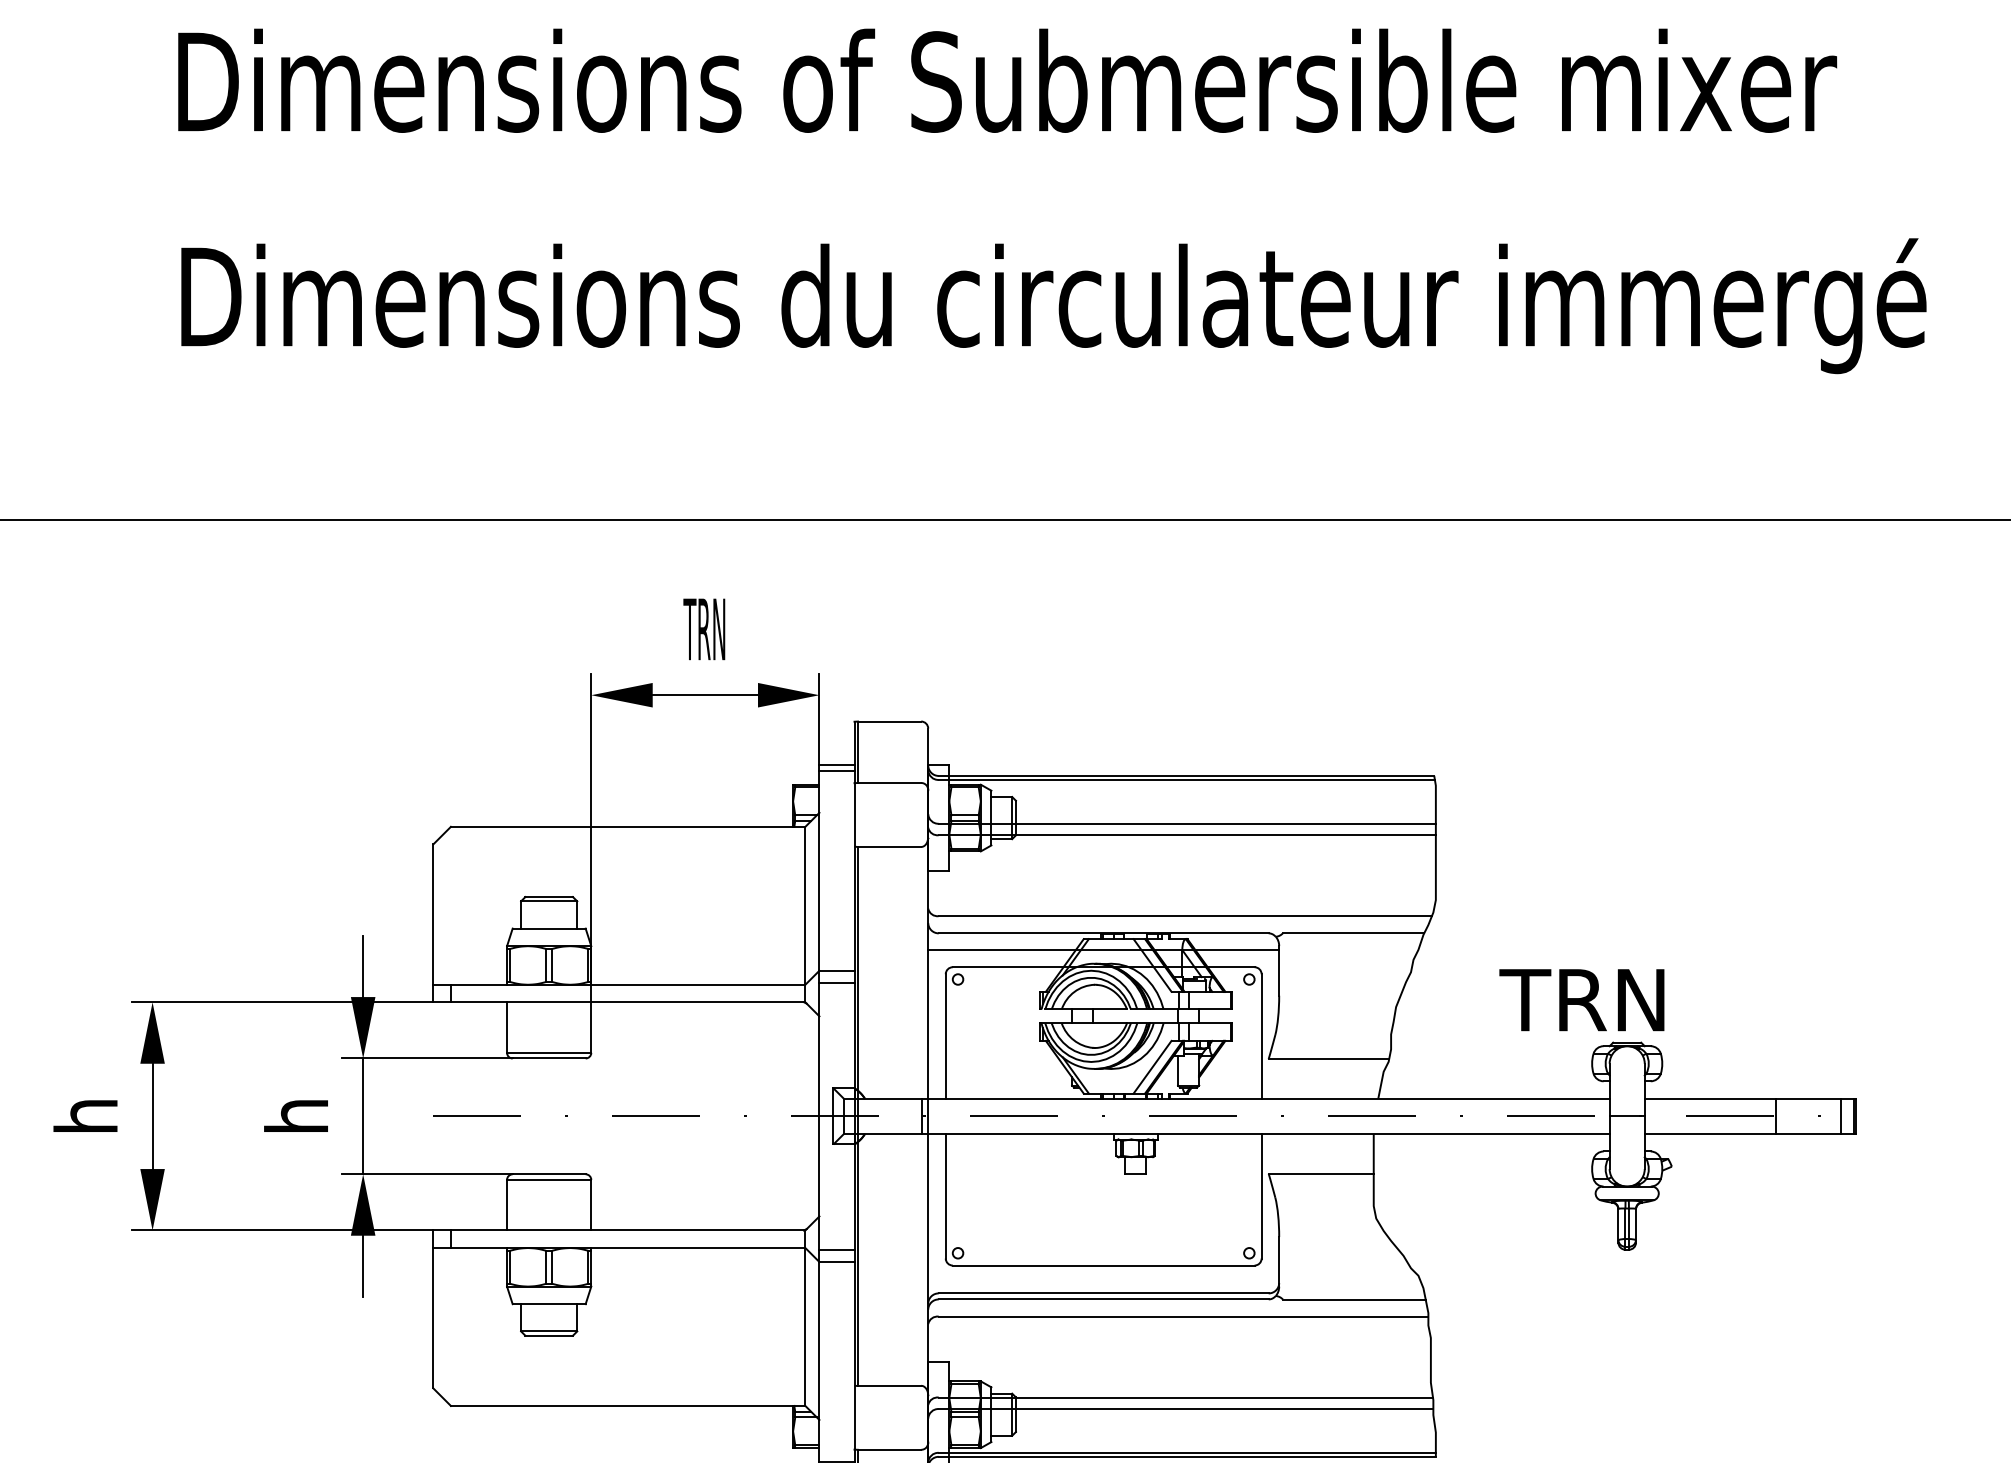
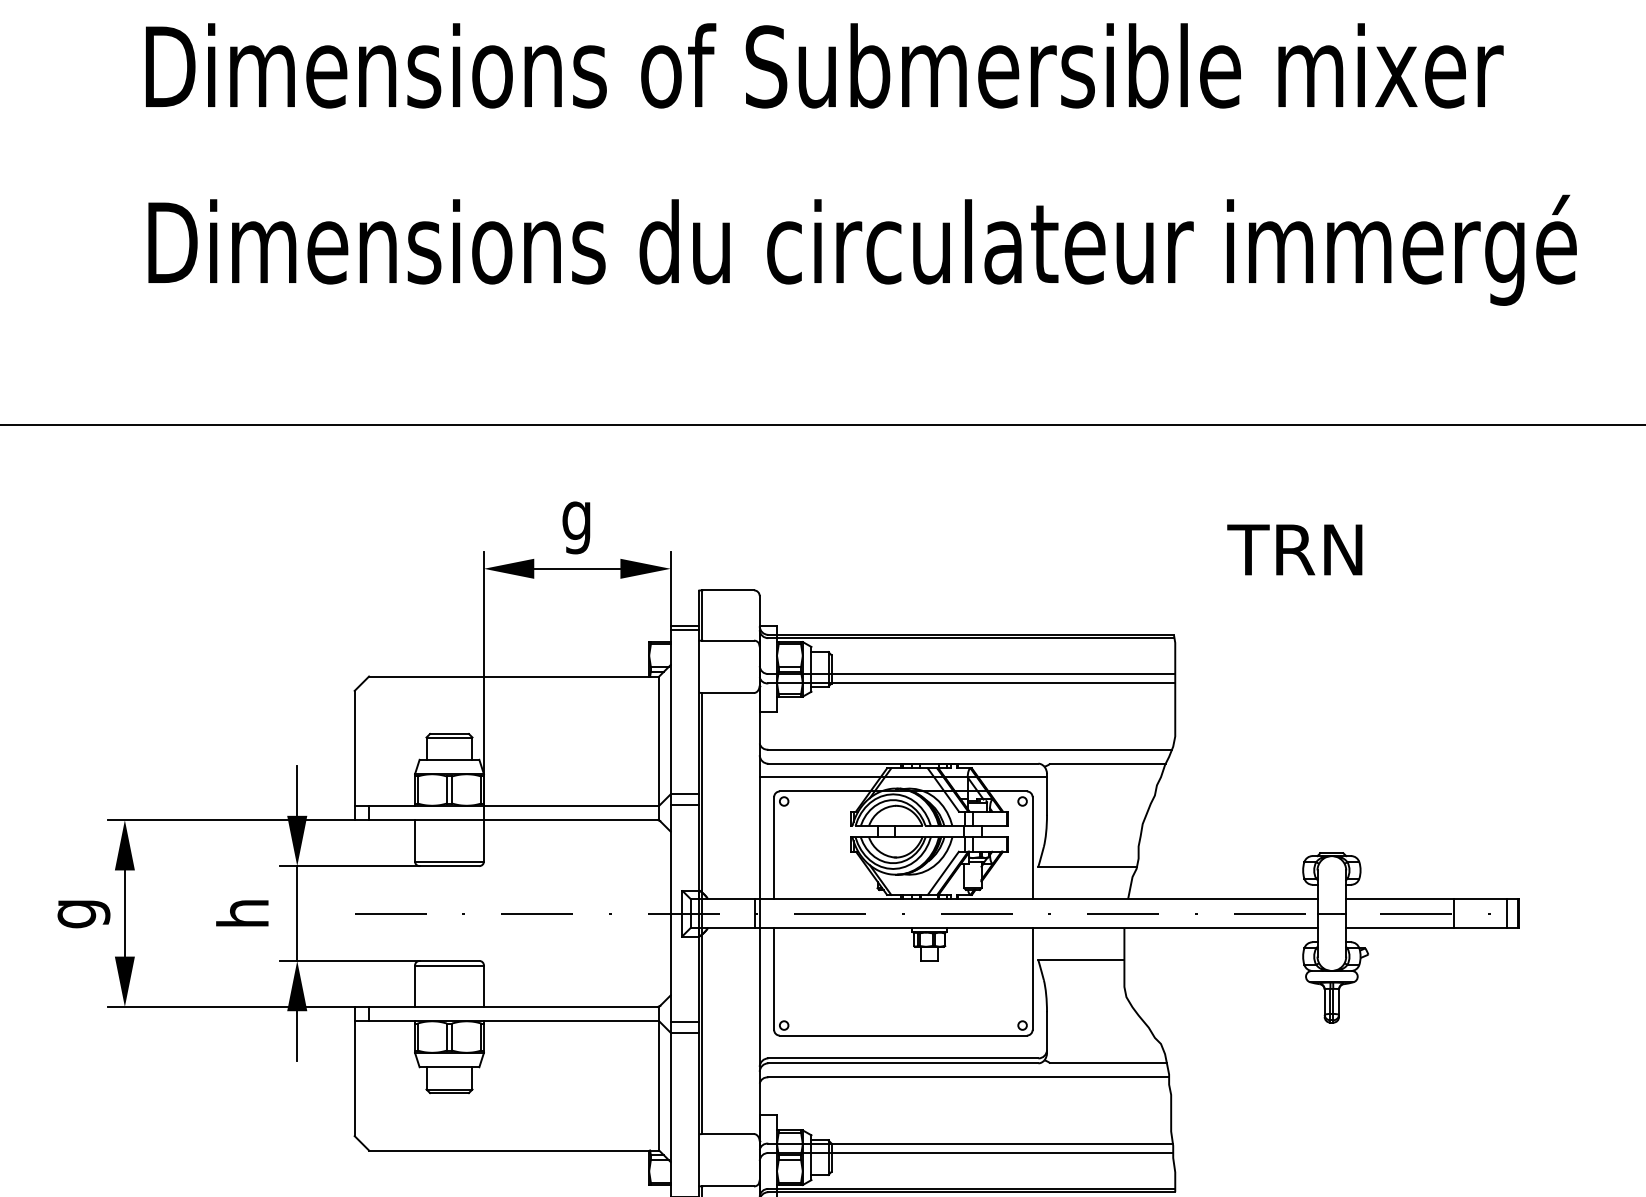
text: (704, 637) -> (576, 521), TRN -> g
text: (1581, 1000) -> (1294, 550), moved
text: (93, 1117) -> (76, 914), h -> g

